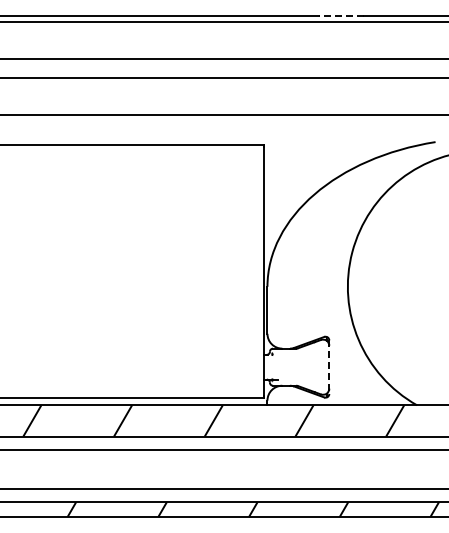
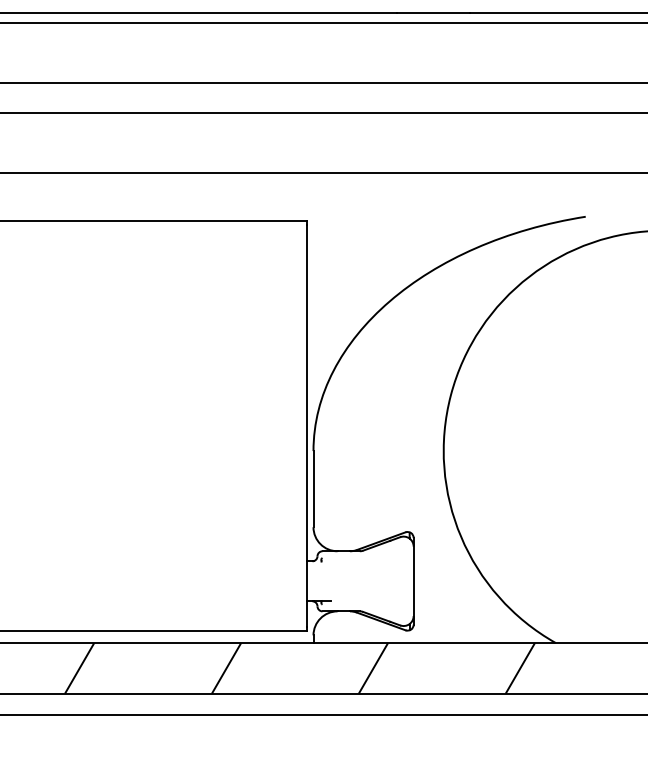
line: (341, 15) -> (433, 11), dashed -> solid
line: (329, 367) -> (413, 581), dashed -> solid

